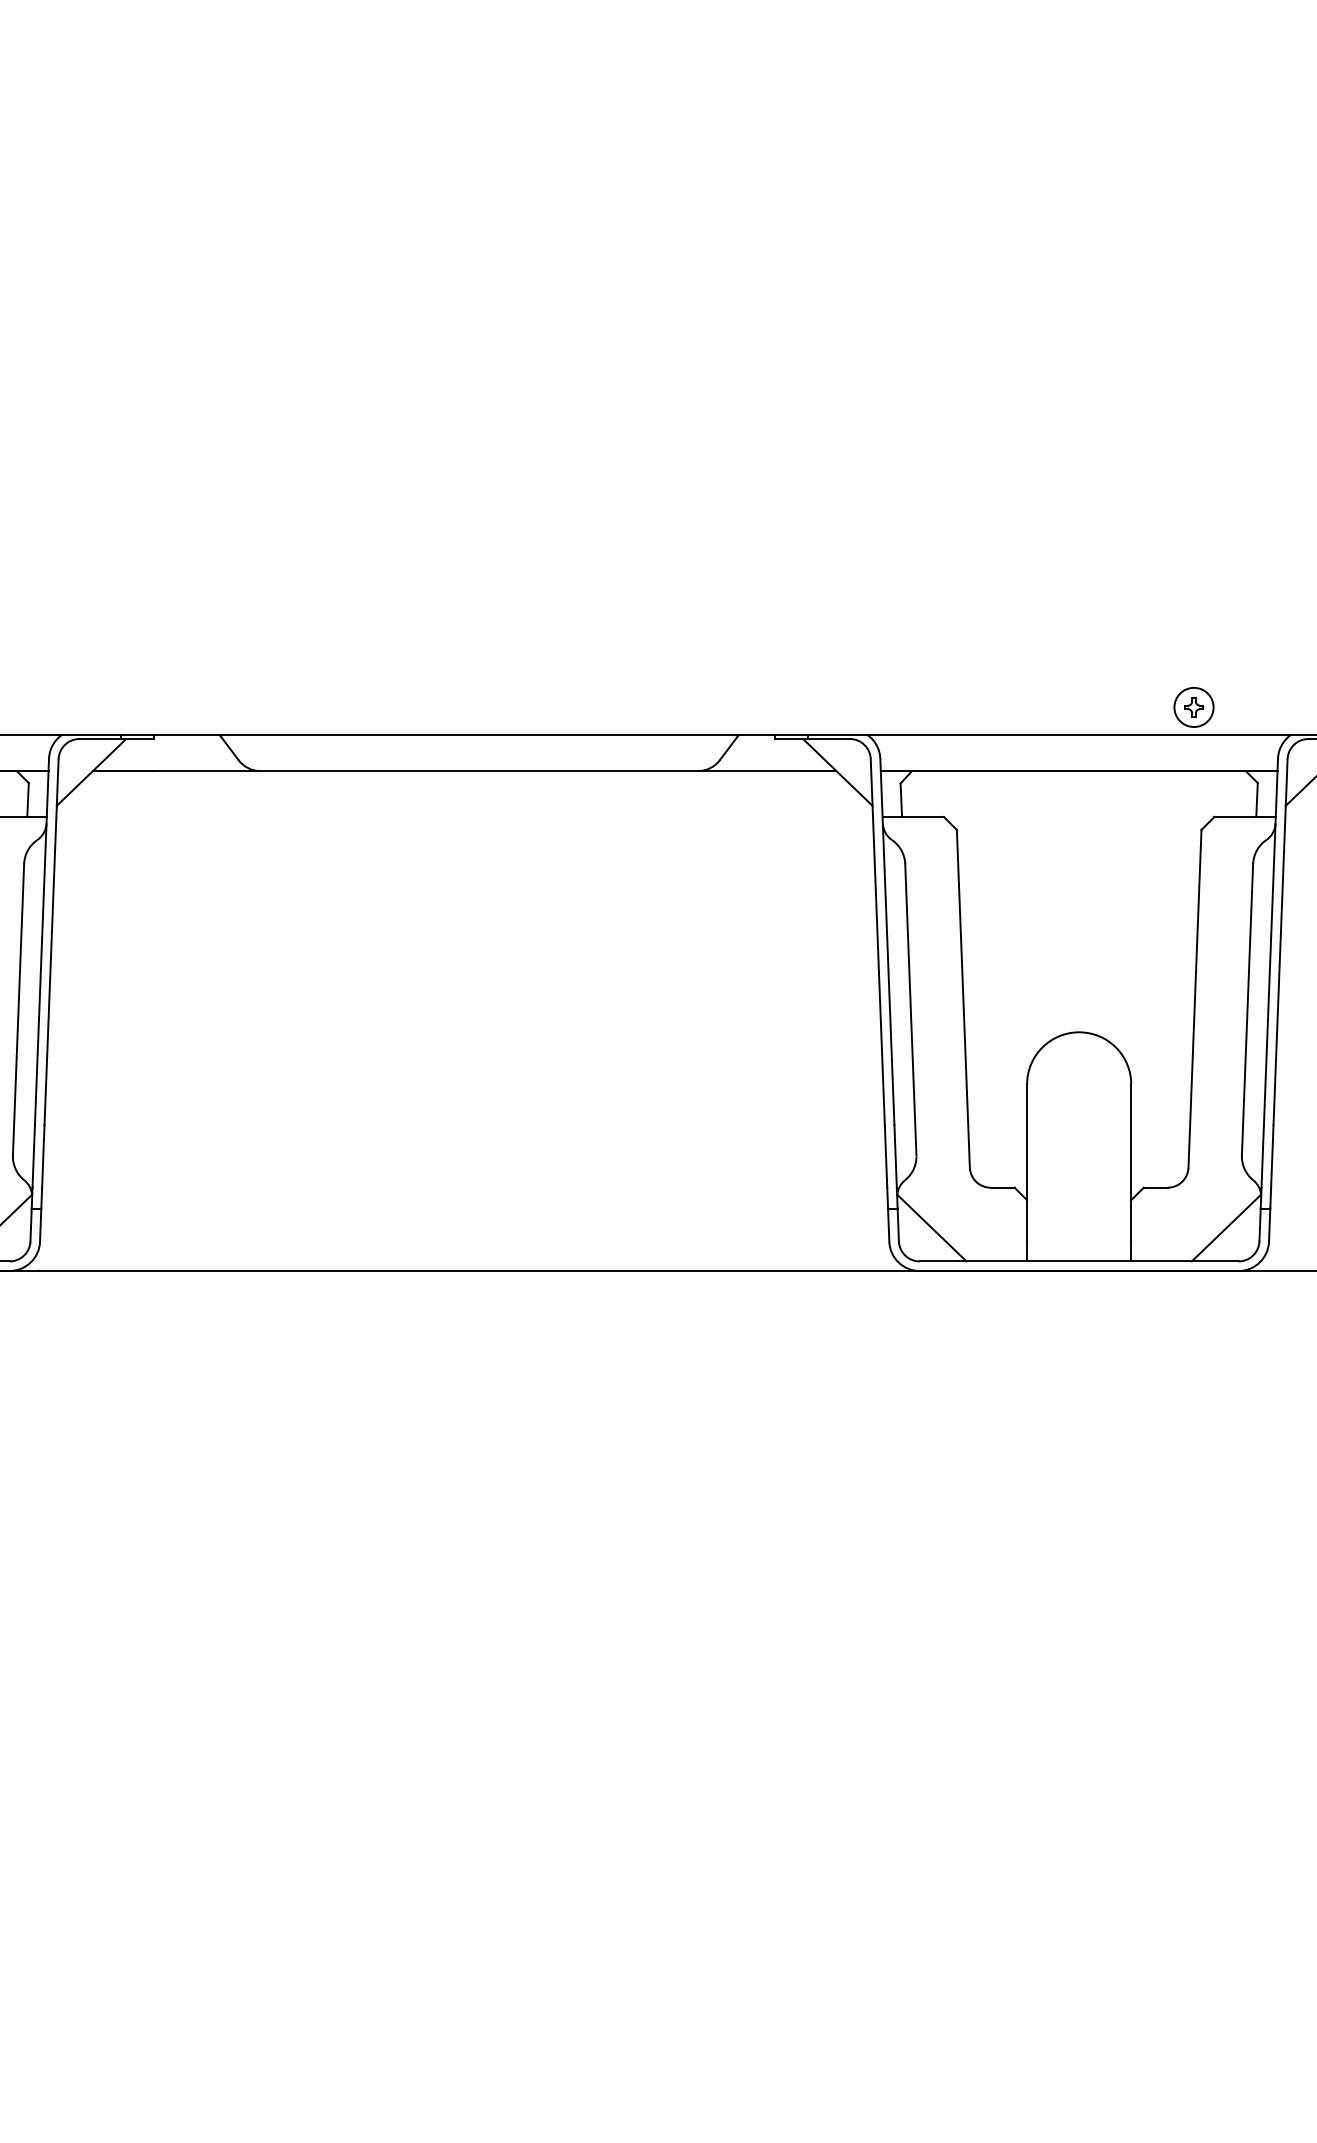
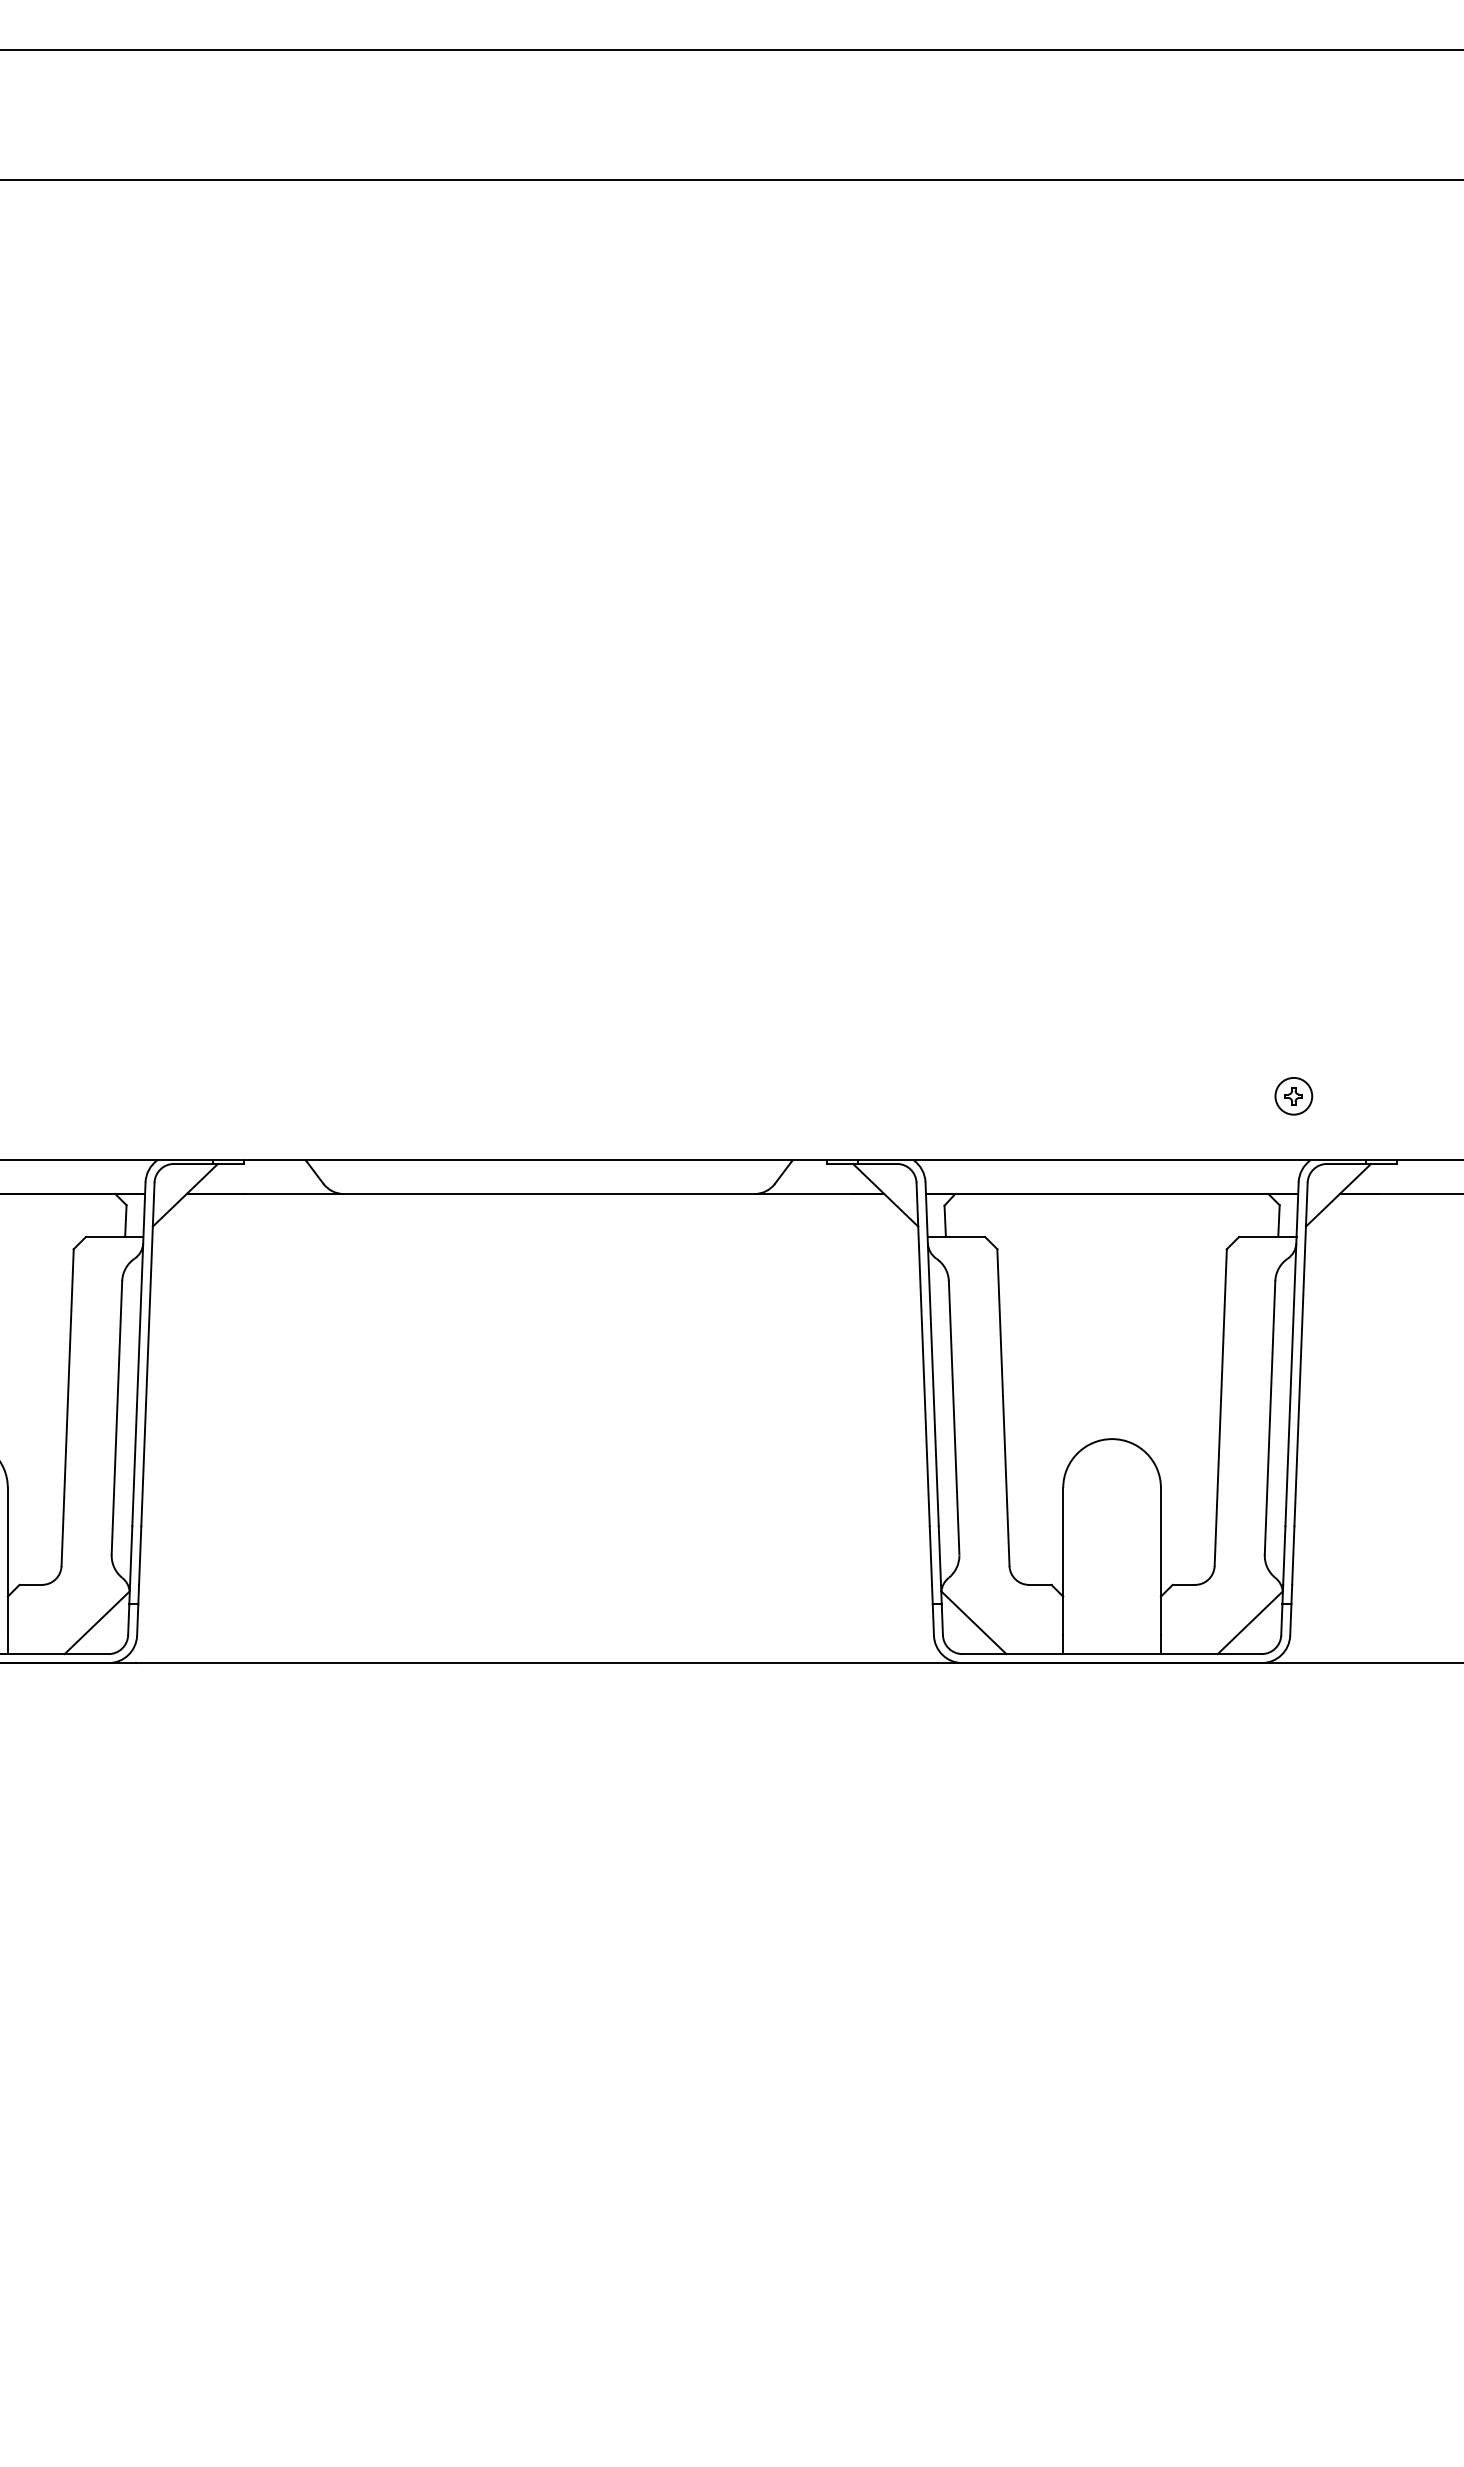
part: (1193, 707) -> (1293, 1096), moved

